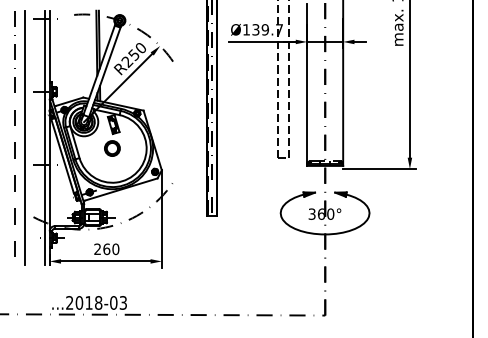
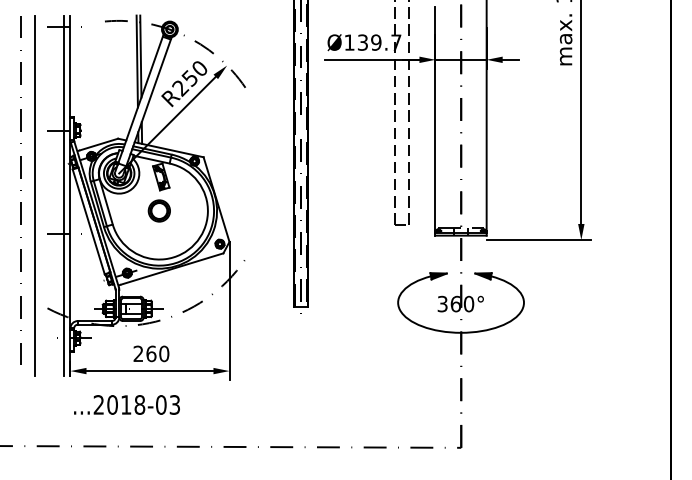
text: (89, 302) -> (126, 404), moved

